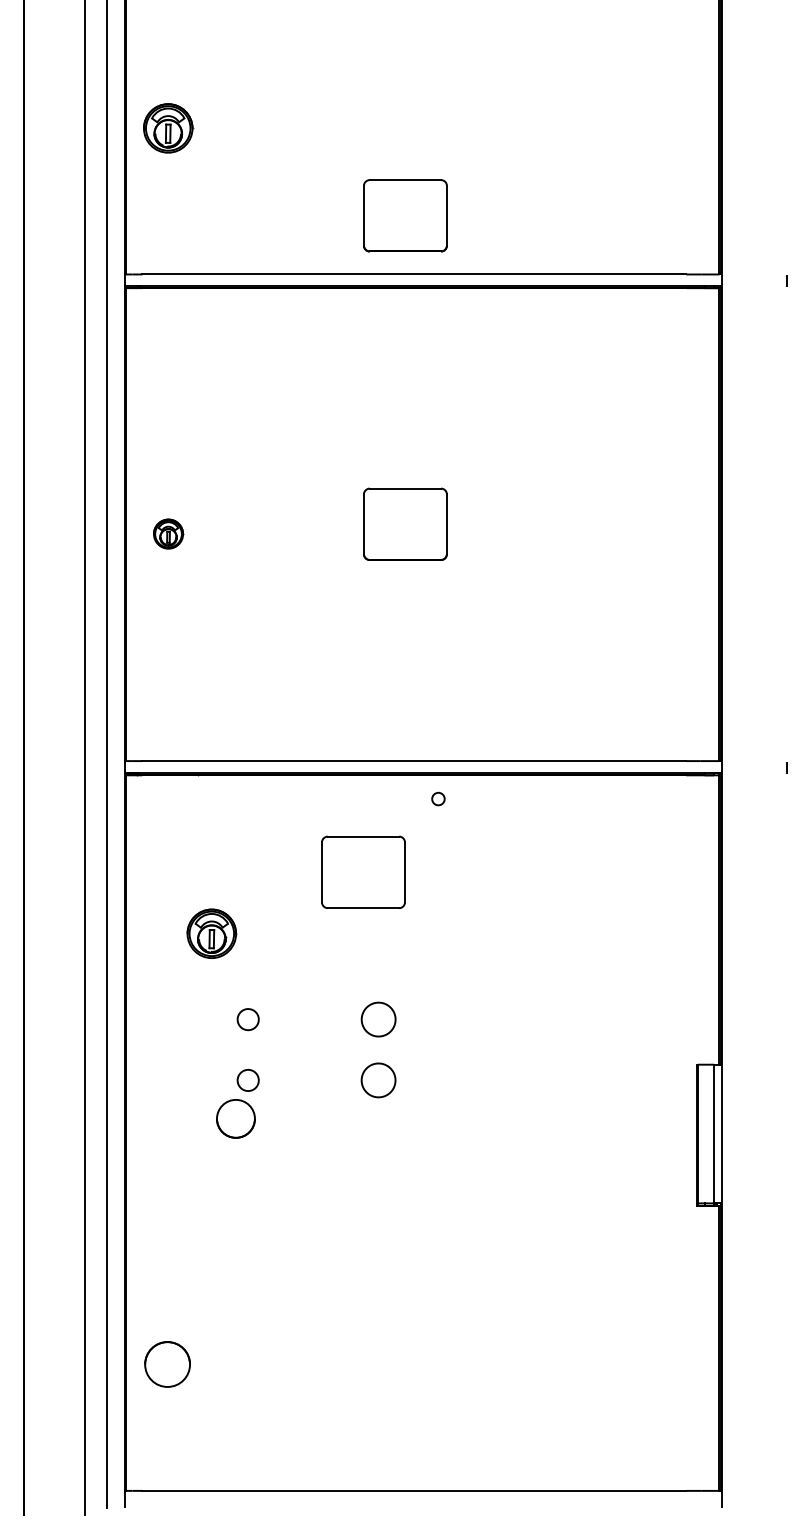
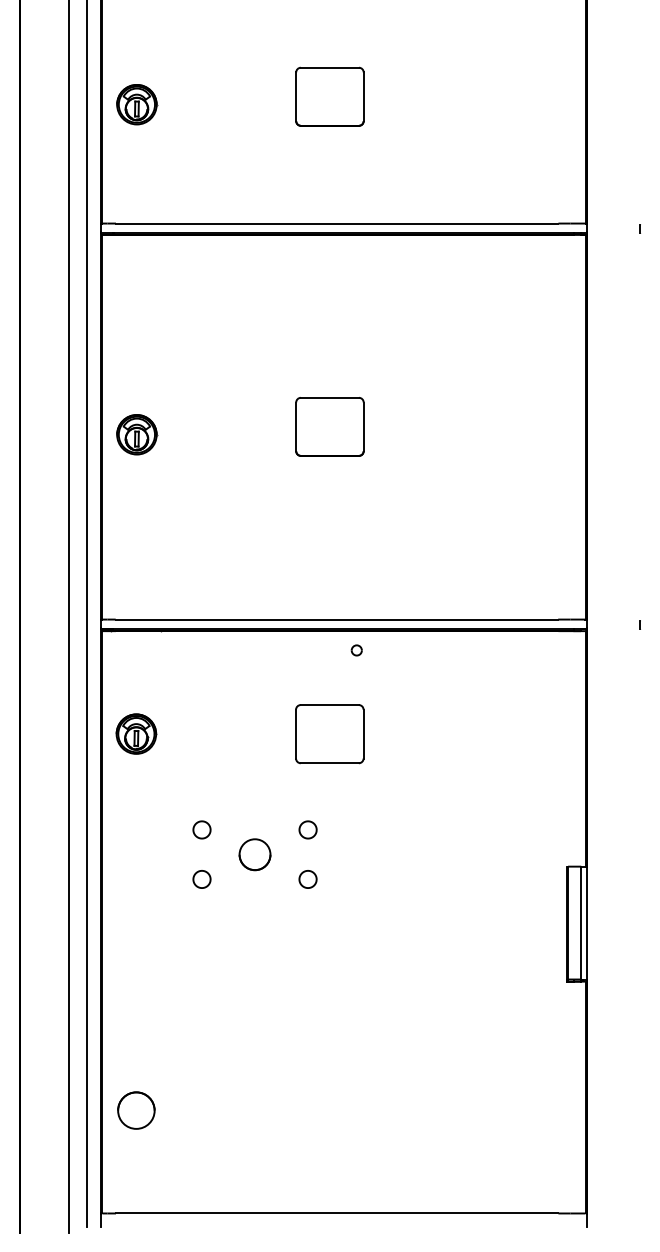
part: (404, 215) -> (329, 96), moved
part: (168, 533) -> (137, 434), size x1.67
part: (363, 872) -> (329, 734), moved
part: (211, 933) -> (136, 733), moved
part: (377, 1019) -> (307, 829), size x0.62
part: (377, 1080) -> (307, 879), size x0.62
part: (235, 1118) -> (254, 854), moved

